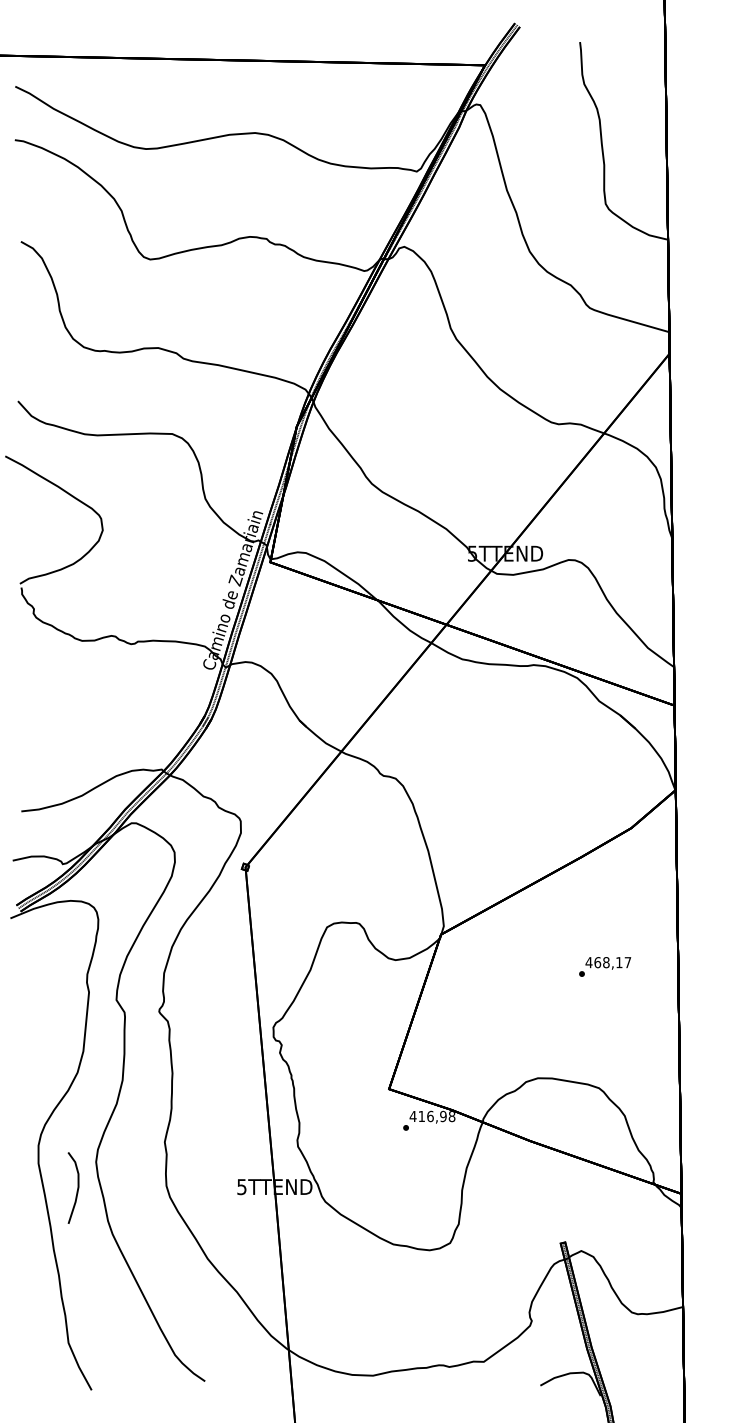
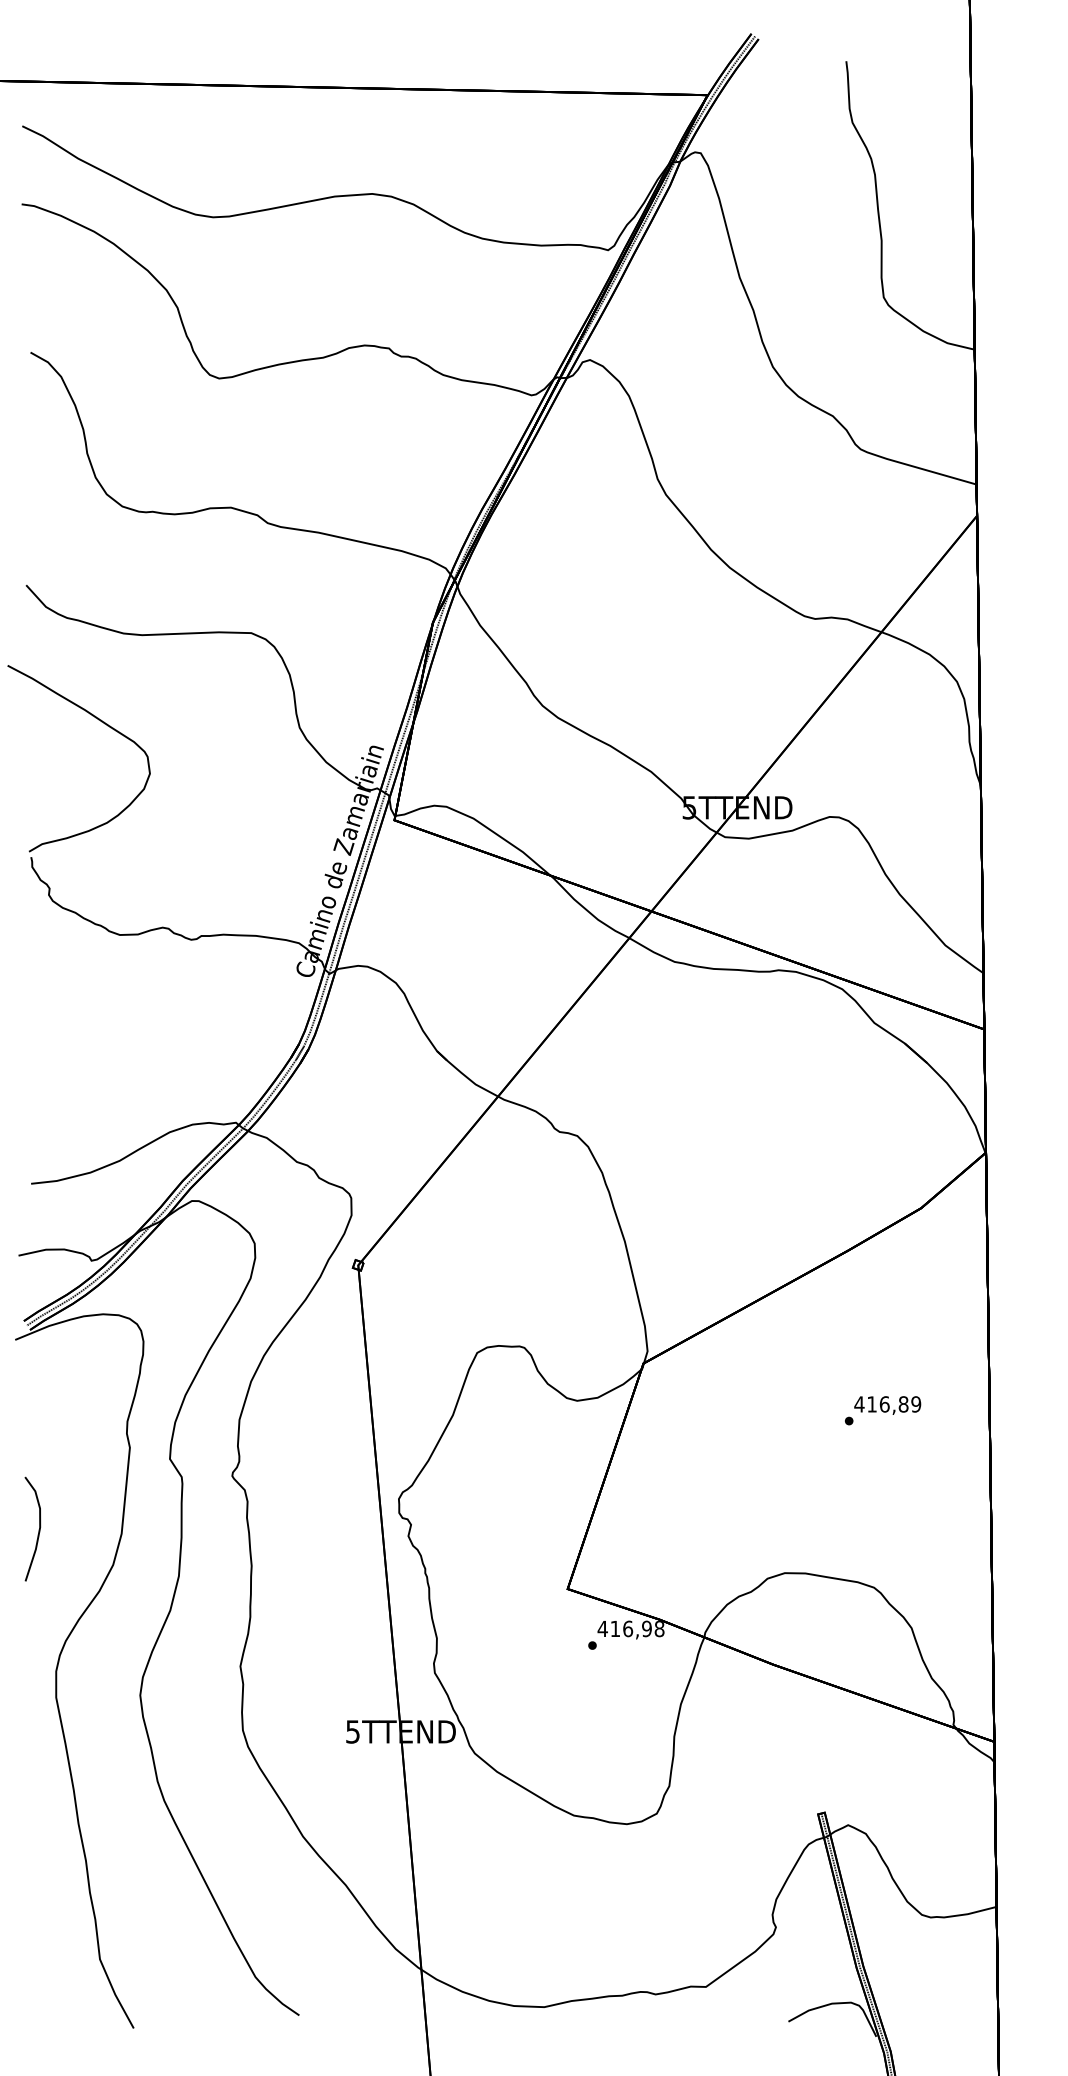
text: (612, 962) -> (893, 1404), 468,17 -> 416,89
curve: (77, 1187) -> (38, 1528), moved

